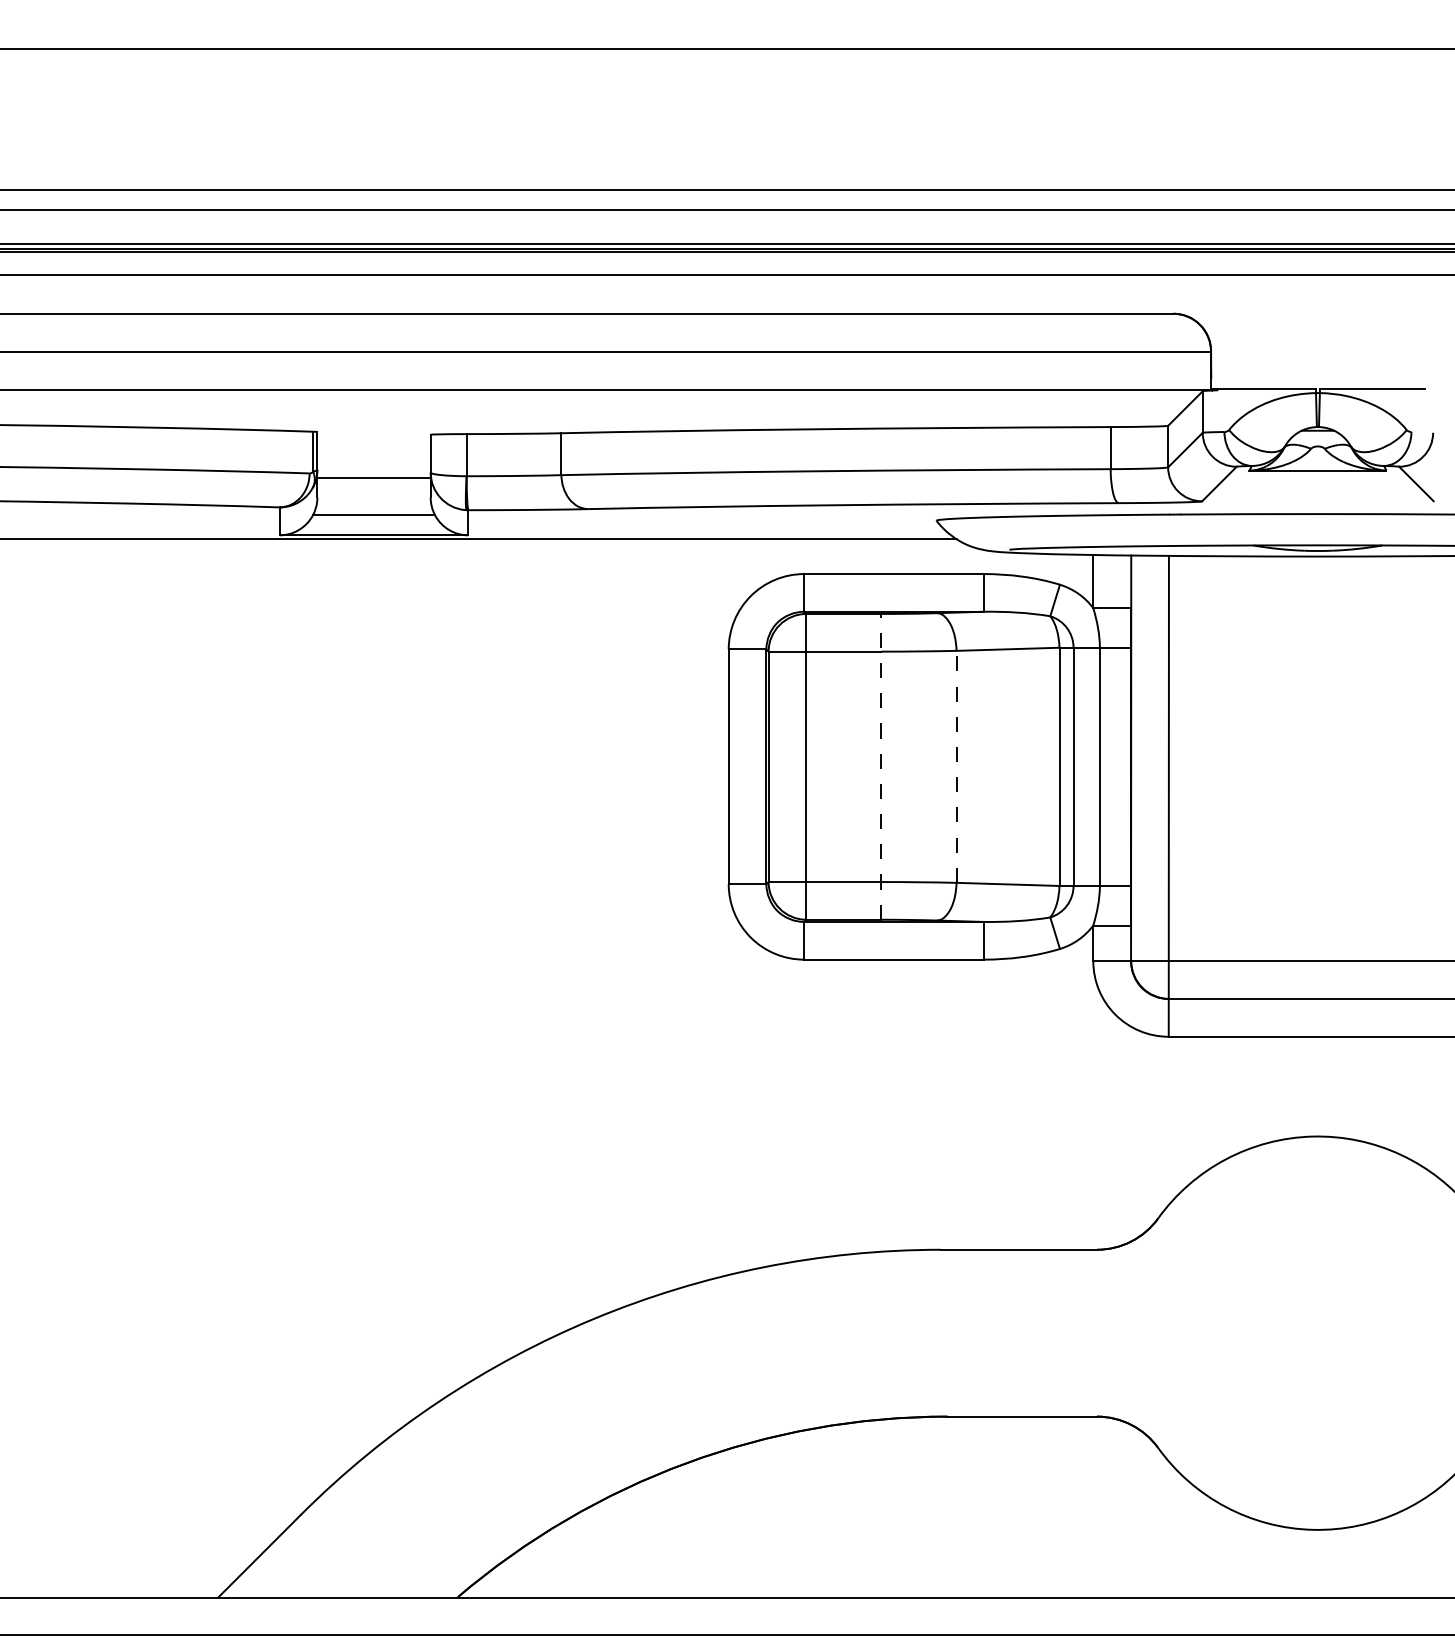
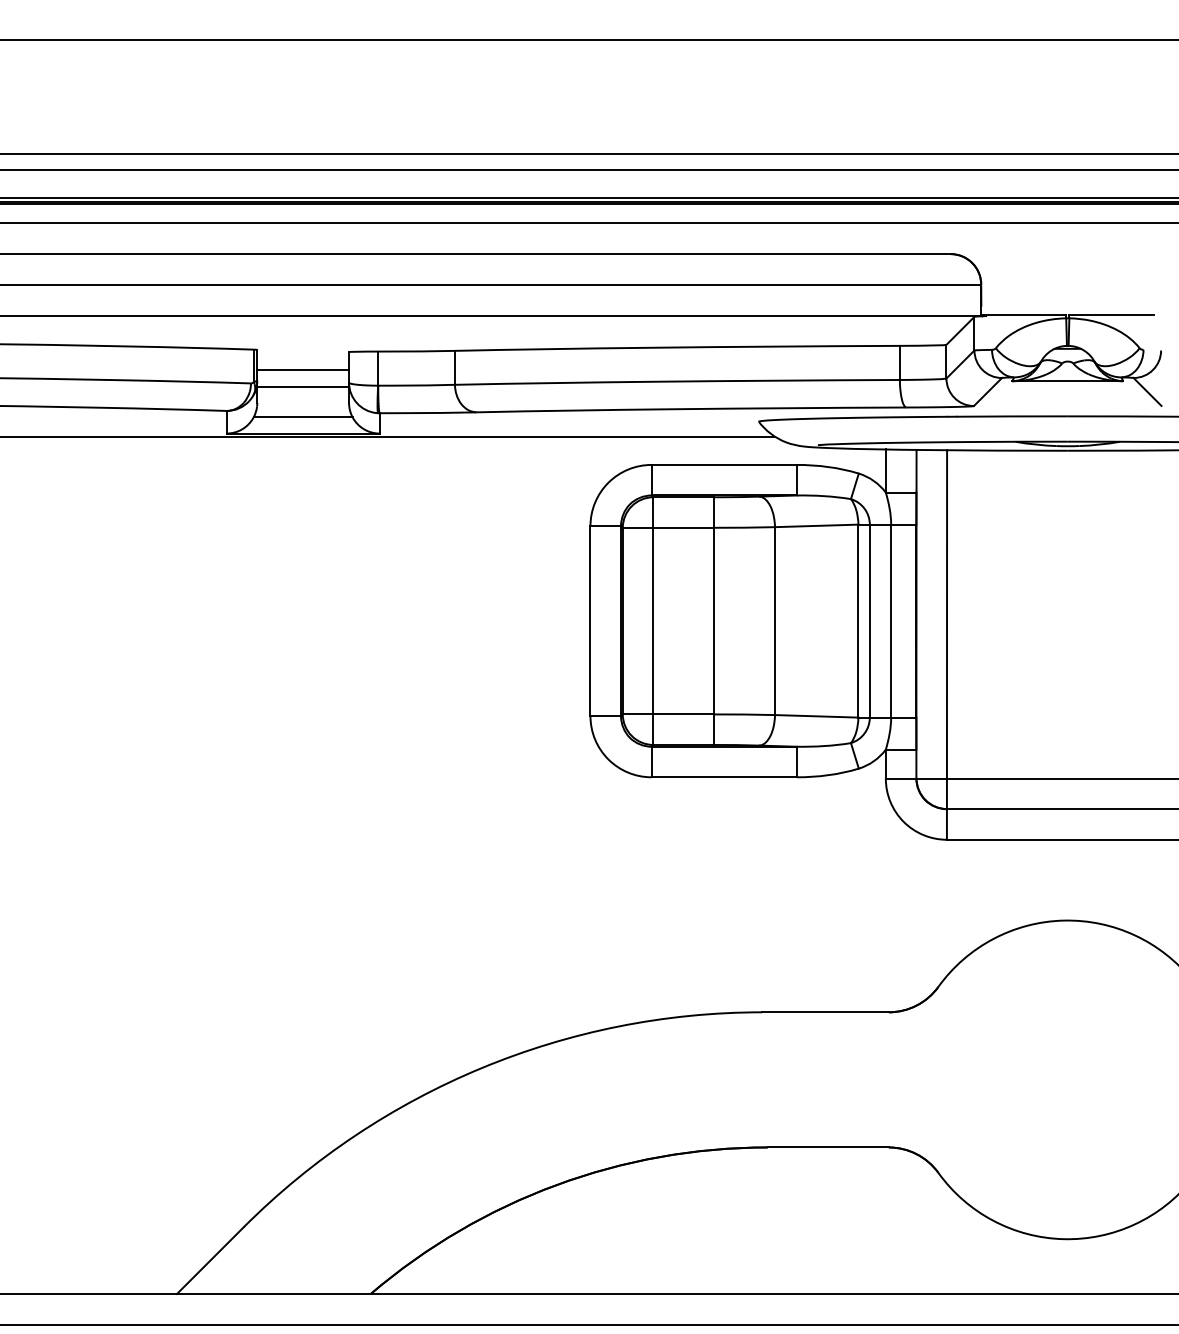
line: (374, 457) -> (303, 370), added
line: (880, 767) -> (713, 621), dashed -> solid
line: (957, 767) -> (775, 621), dashed -> solid

